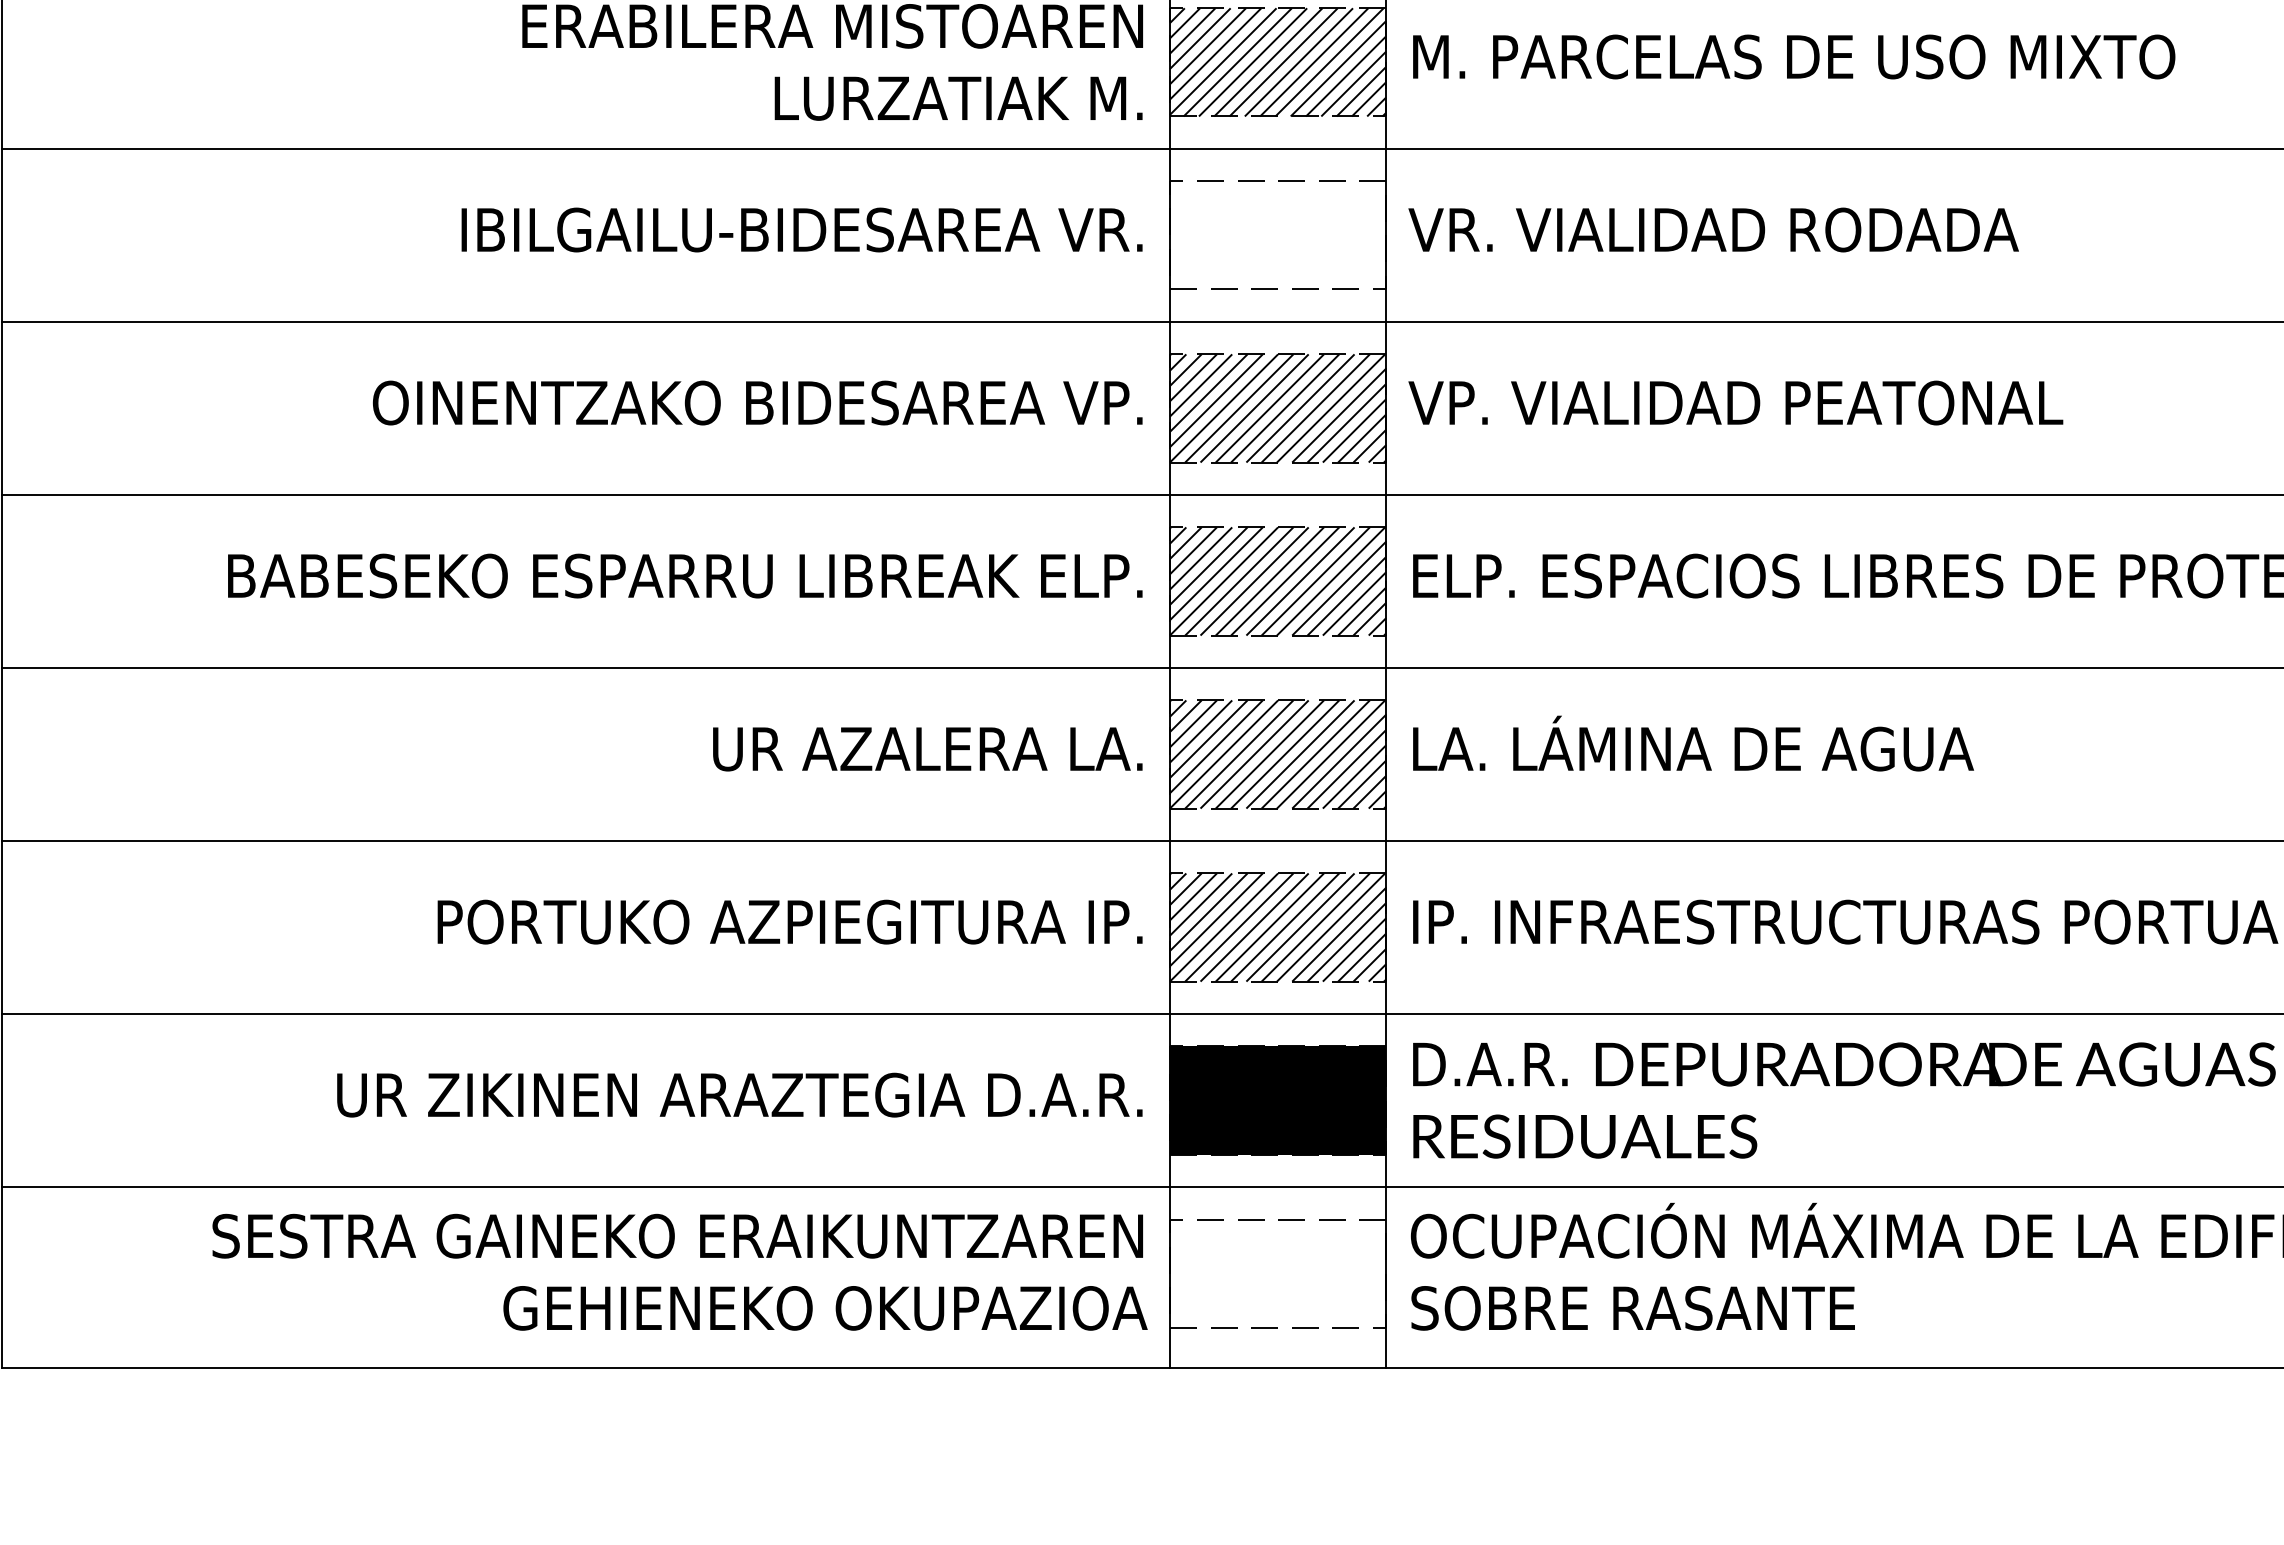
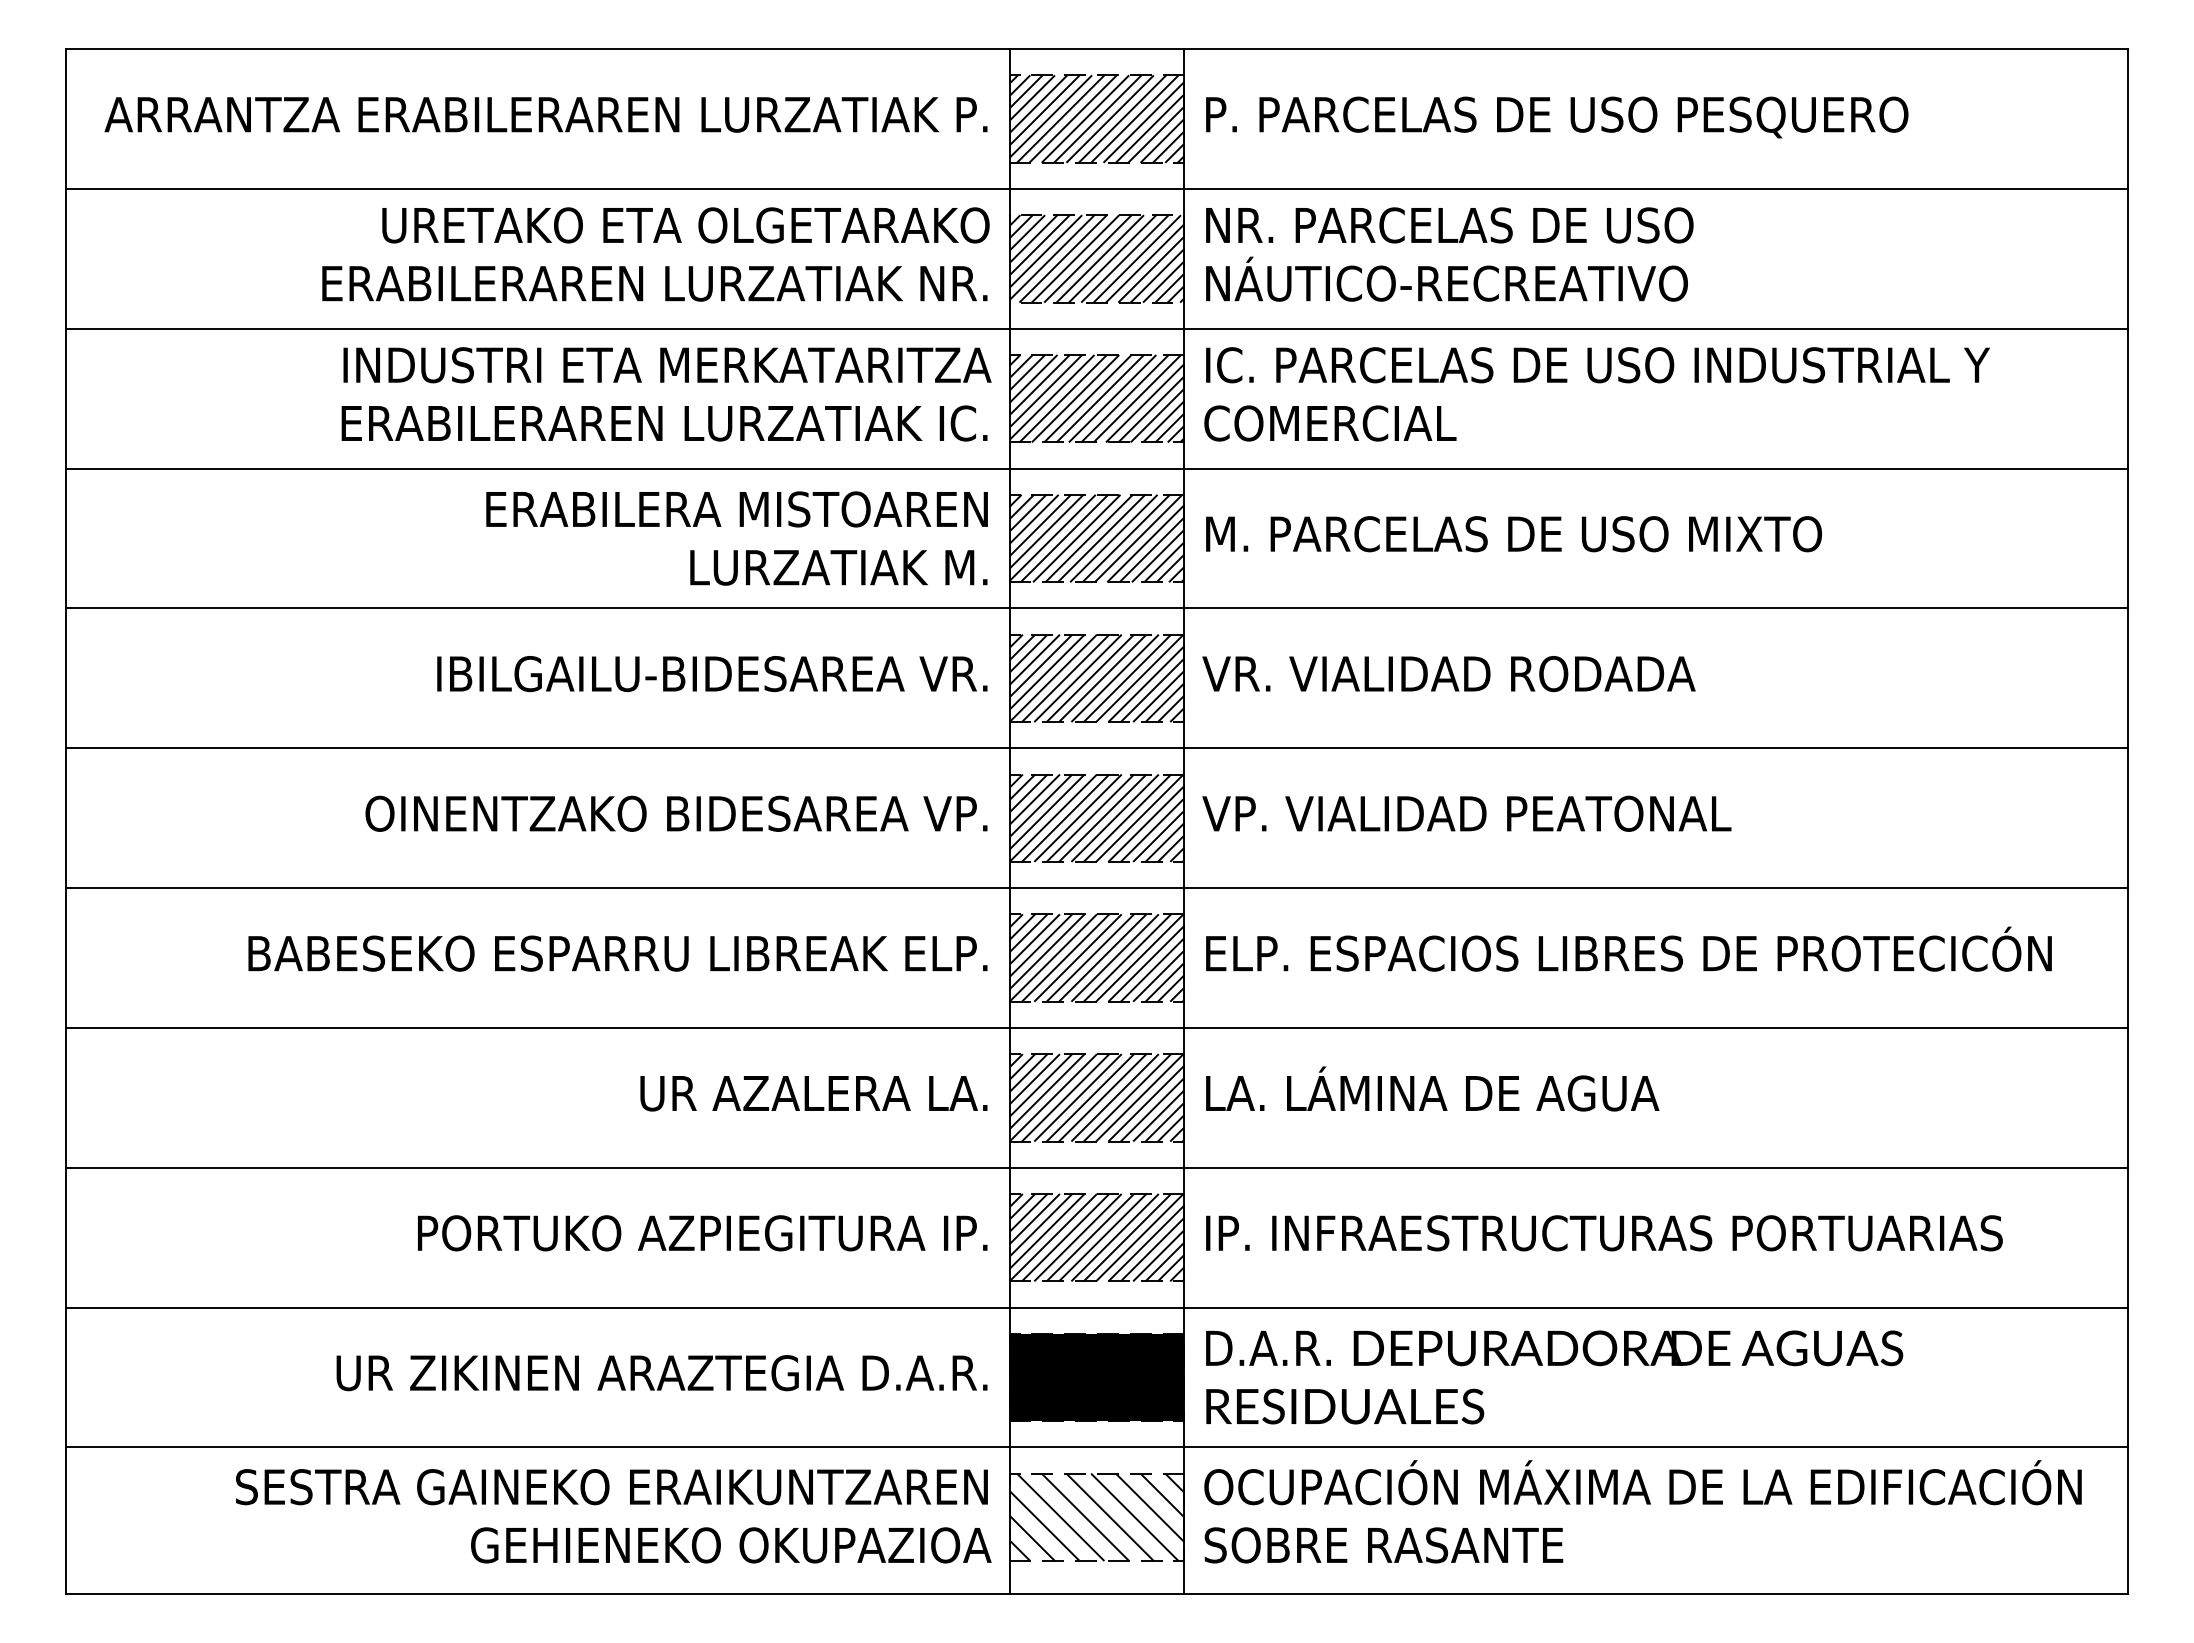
hatch: (1277, 235) -> (1096, 678), added
hatch: (1277, 1273) -> (1096, 1517), added

